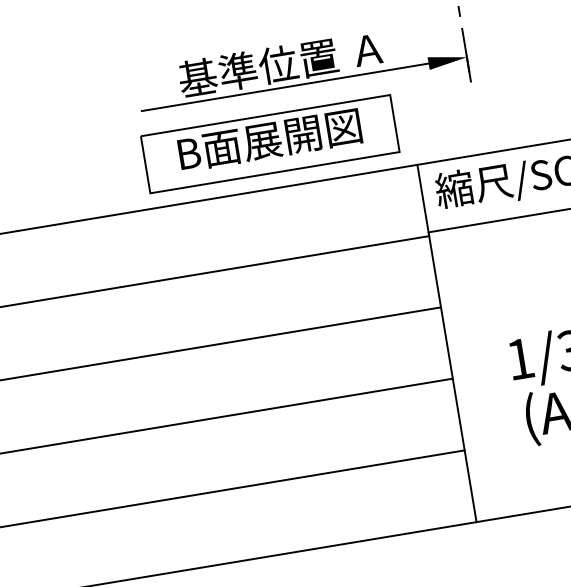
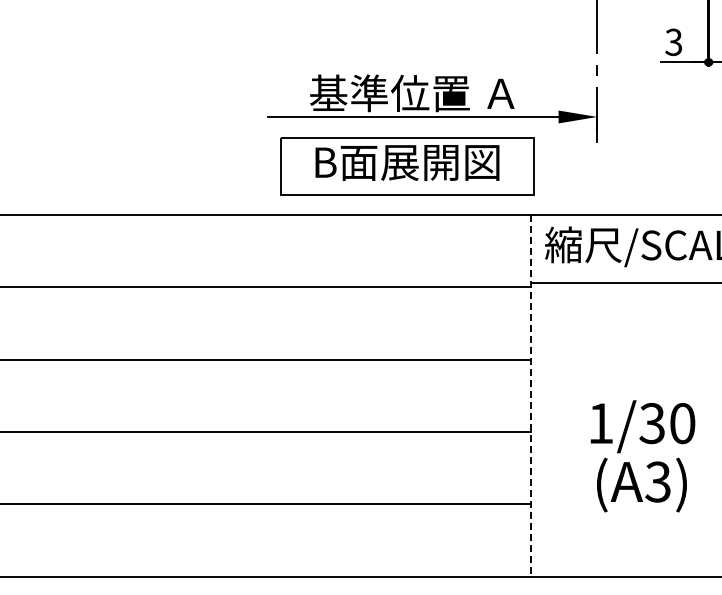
part: (270, 144) -> (407, 166), moved
line: (446, 343) -> (530, 396), solid -> dashed

